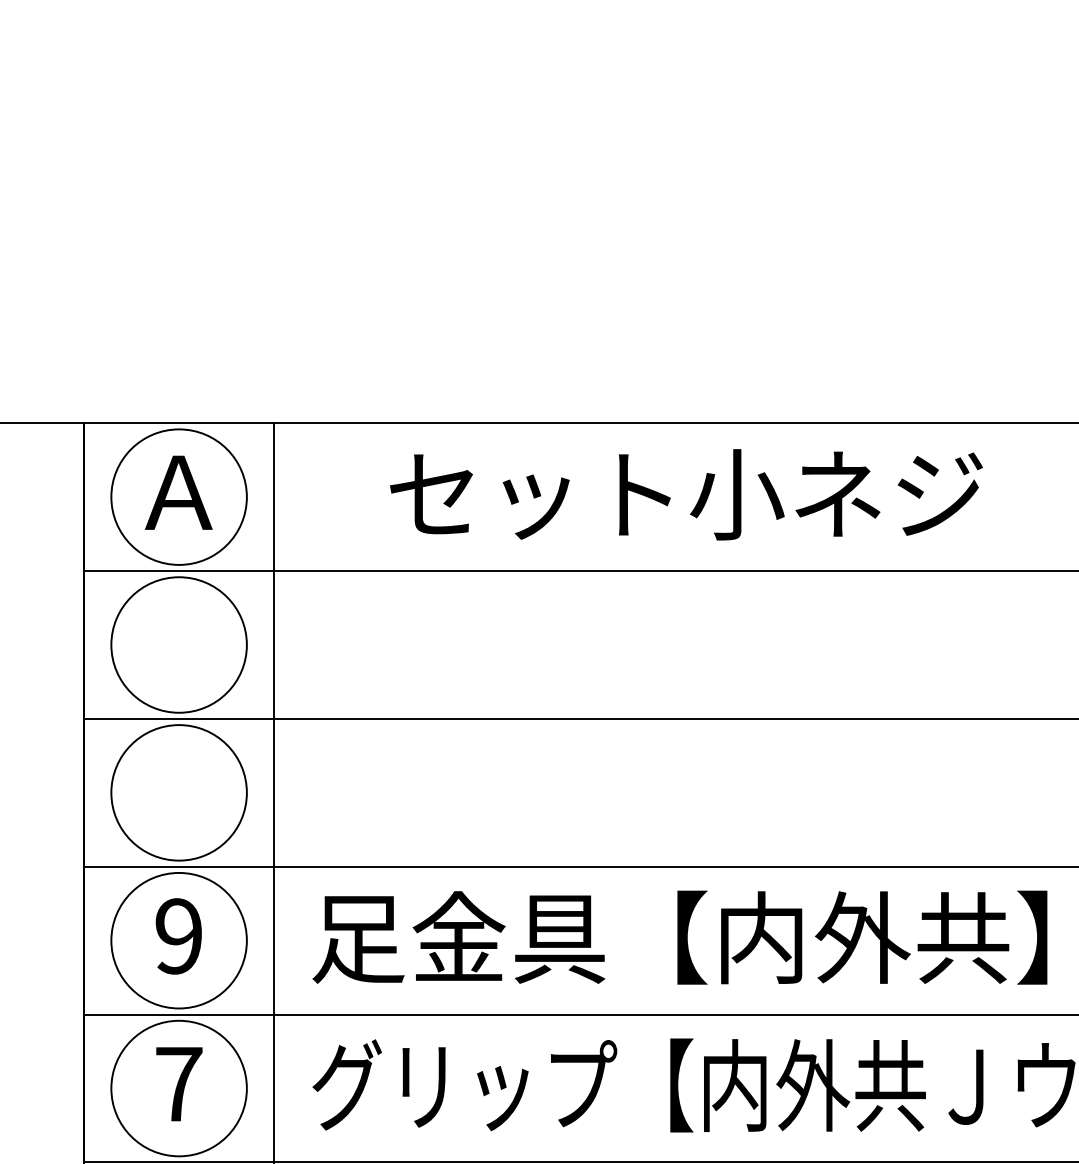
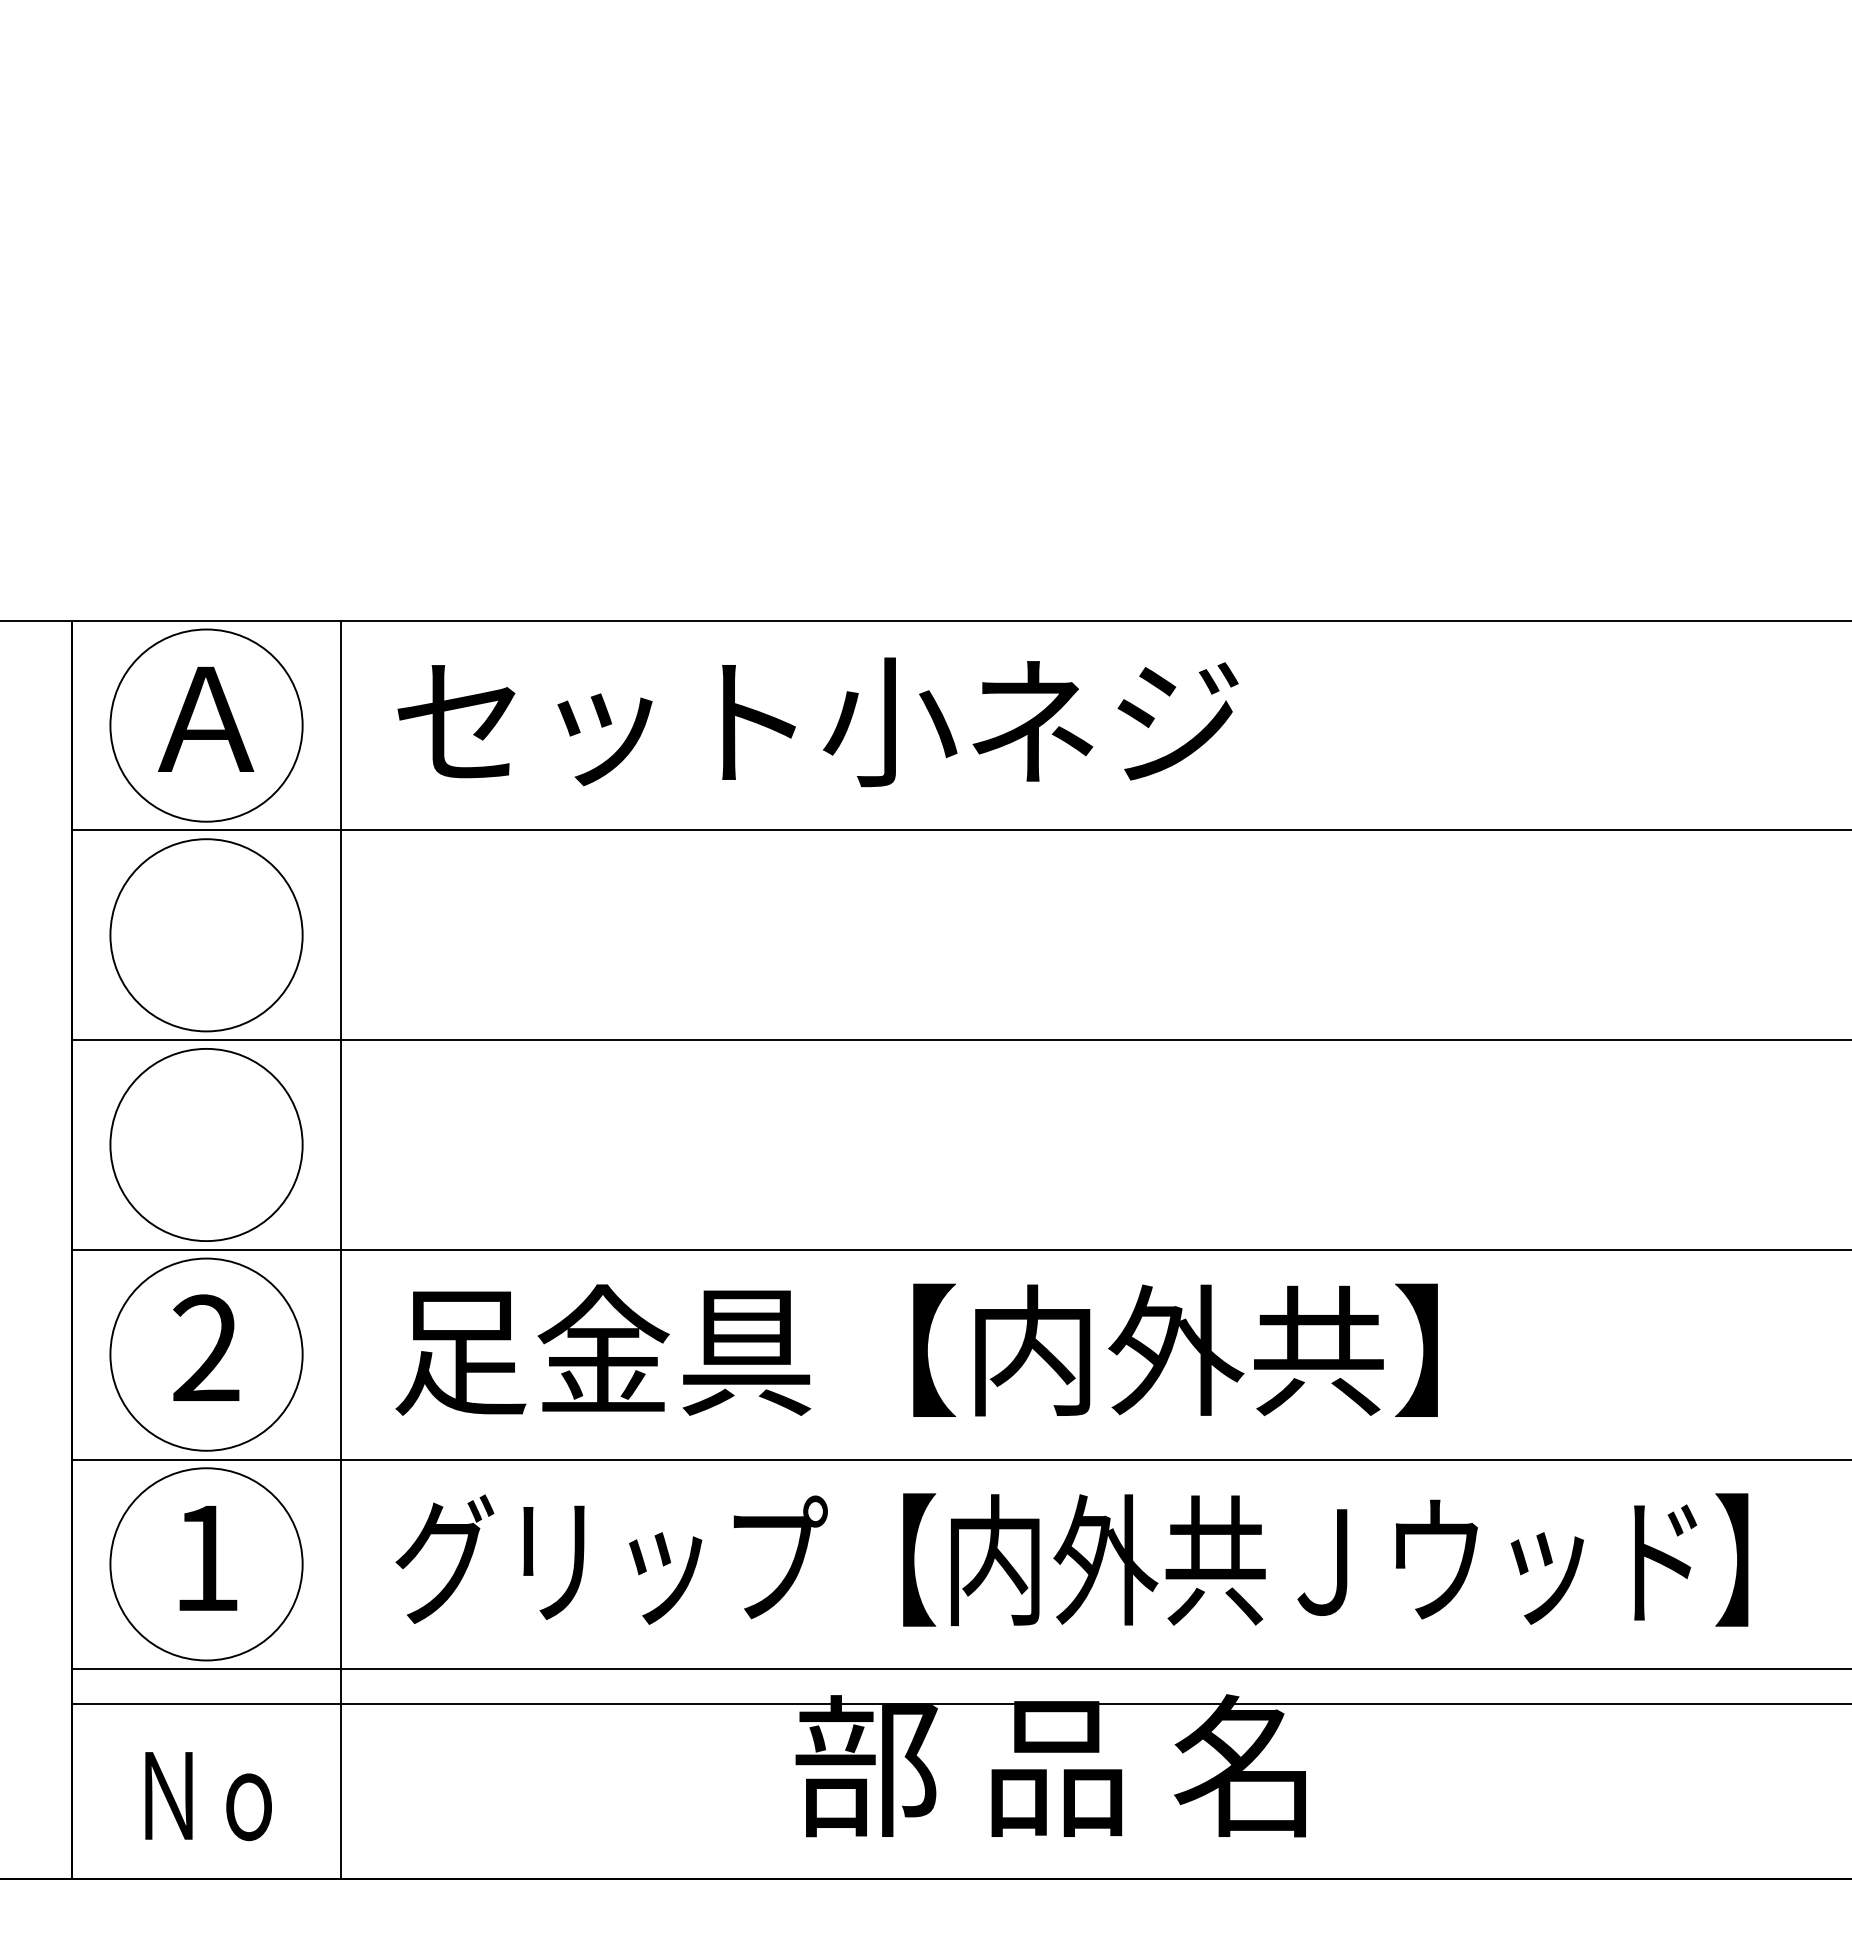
text: (686, 494) -> (817, 722), moved
text: (179, 936) -> (206, 1348), 9 -> 2
text: (179, 1084) -> (206, 1558), 7 -> 1

